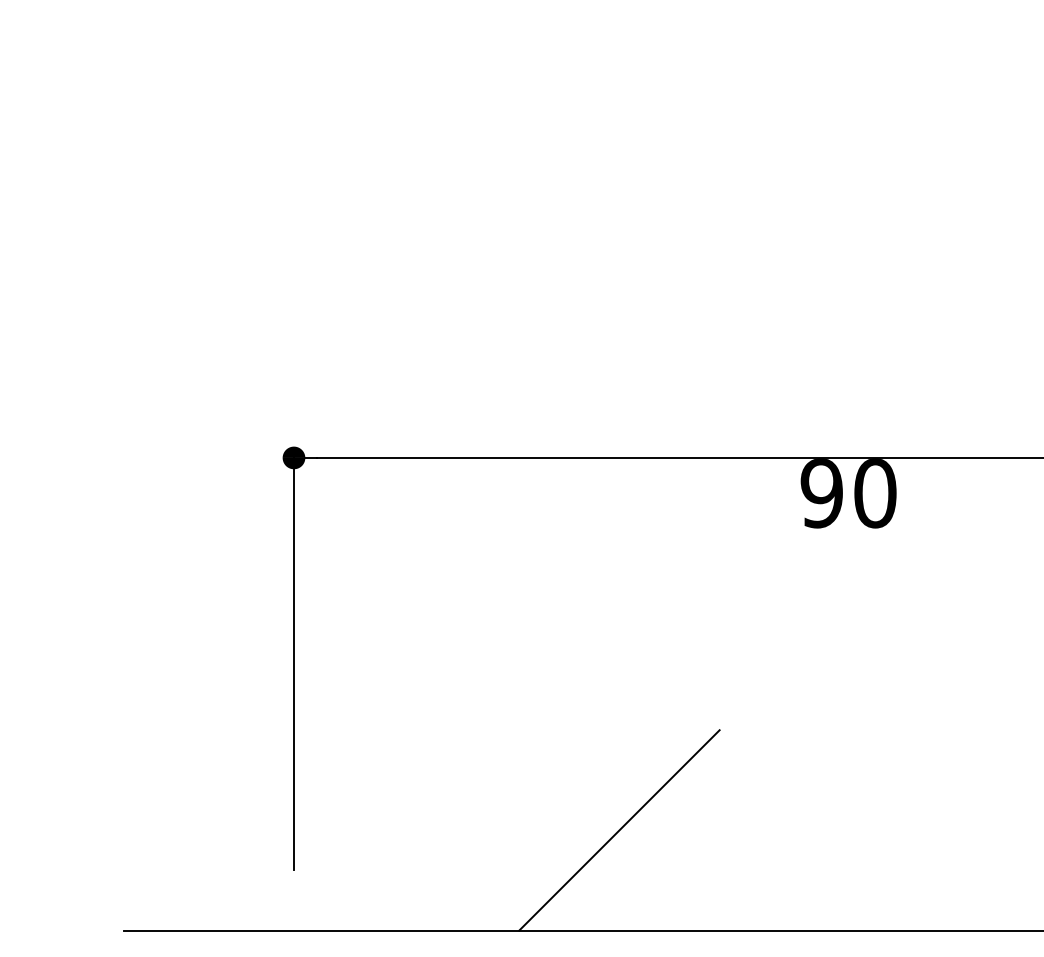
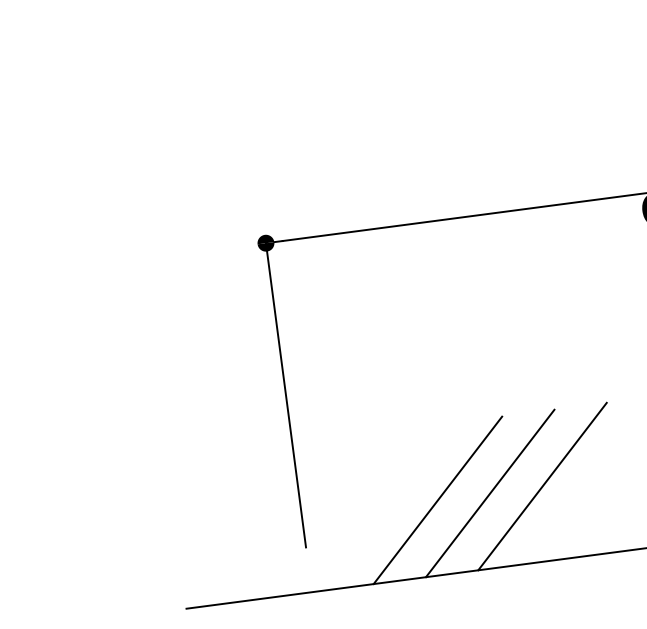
line: (477, 830) -> (437, 500), added
line: (548, 830) -> (490, 493), added

